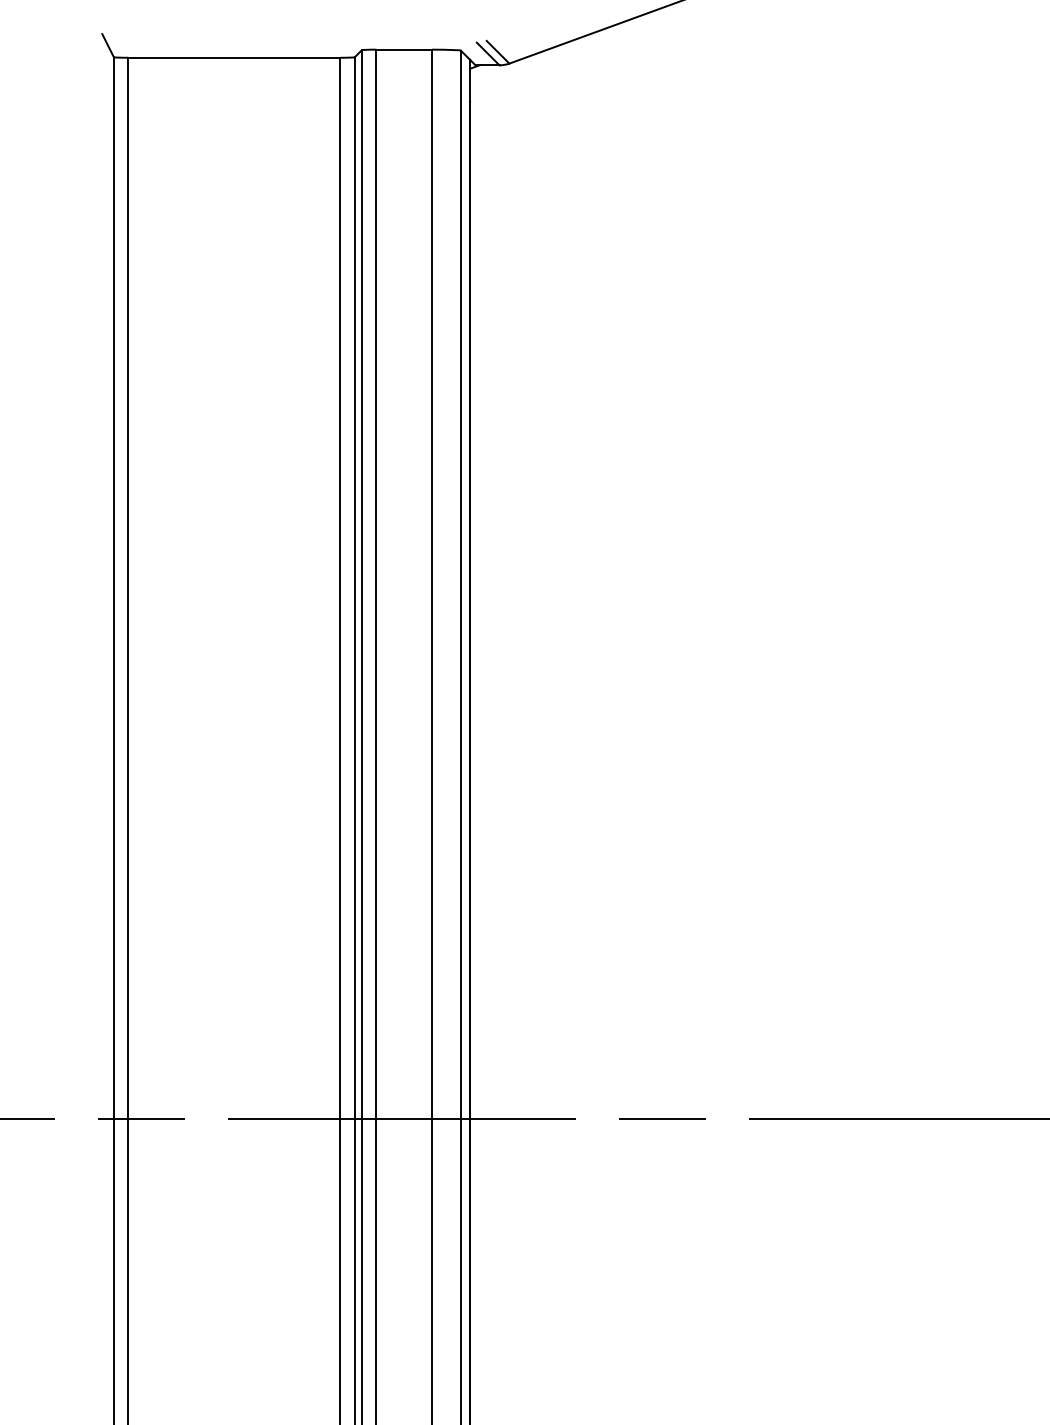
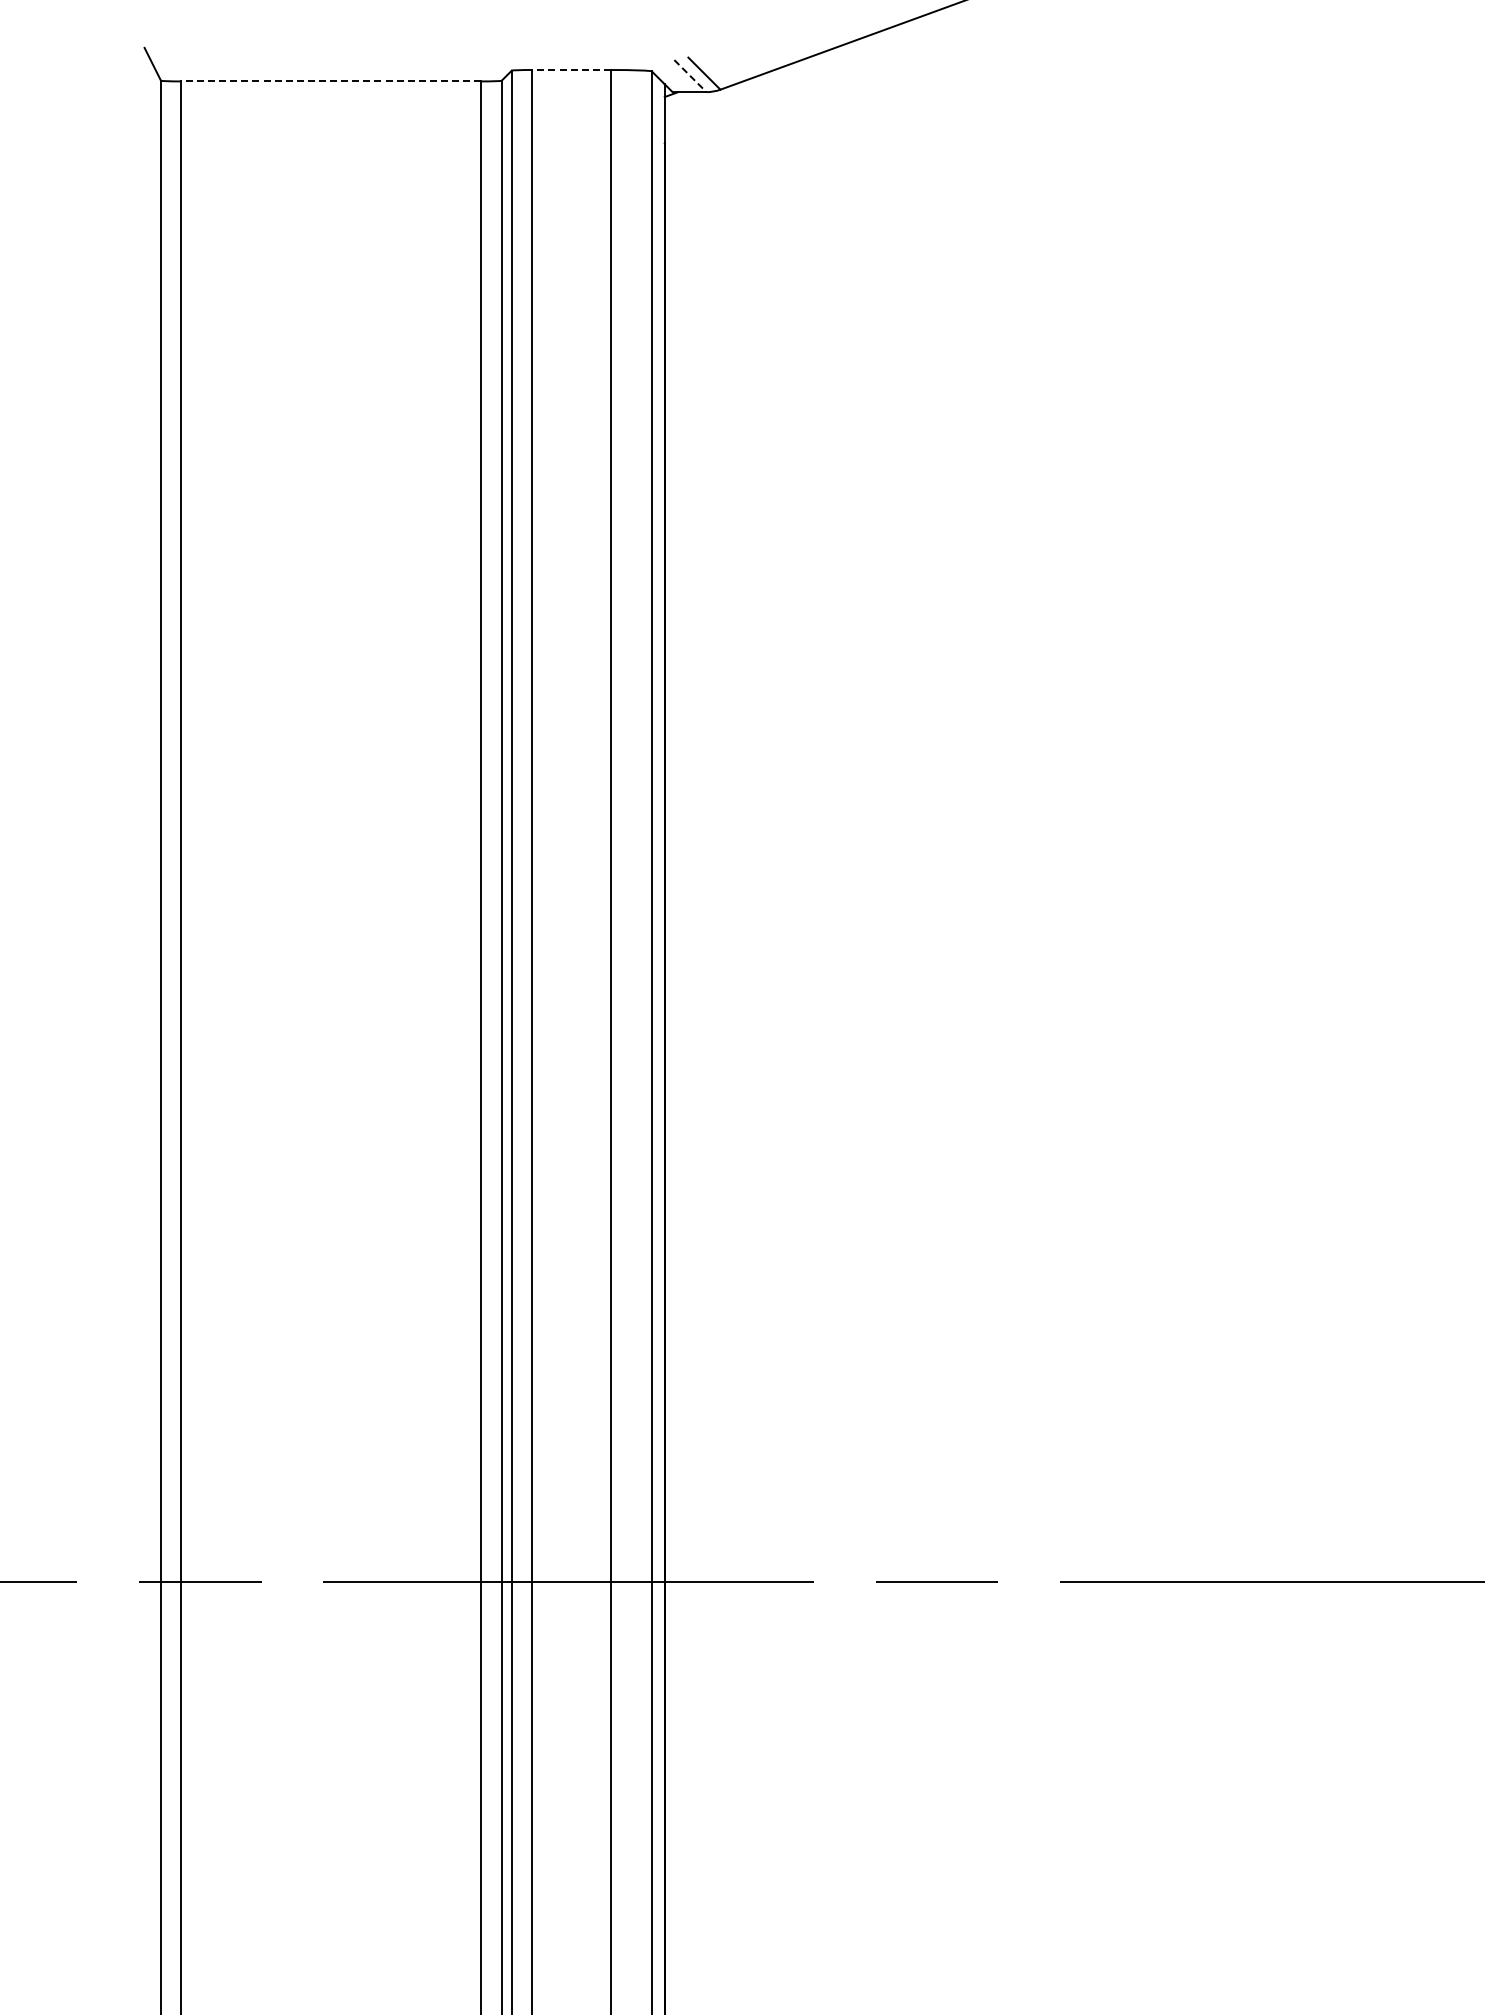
line: (404, 50) -> (571, 70), solid -> dashed
line: (488, 54) -> (690, 76), solid -> dashed
line: (234, 57) -> (331, 81), solid -> dashed

